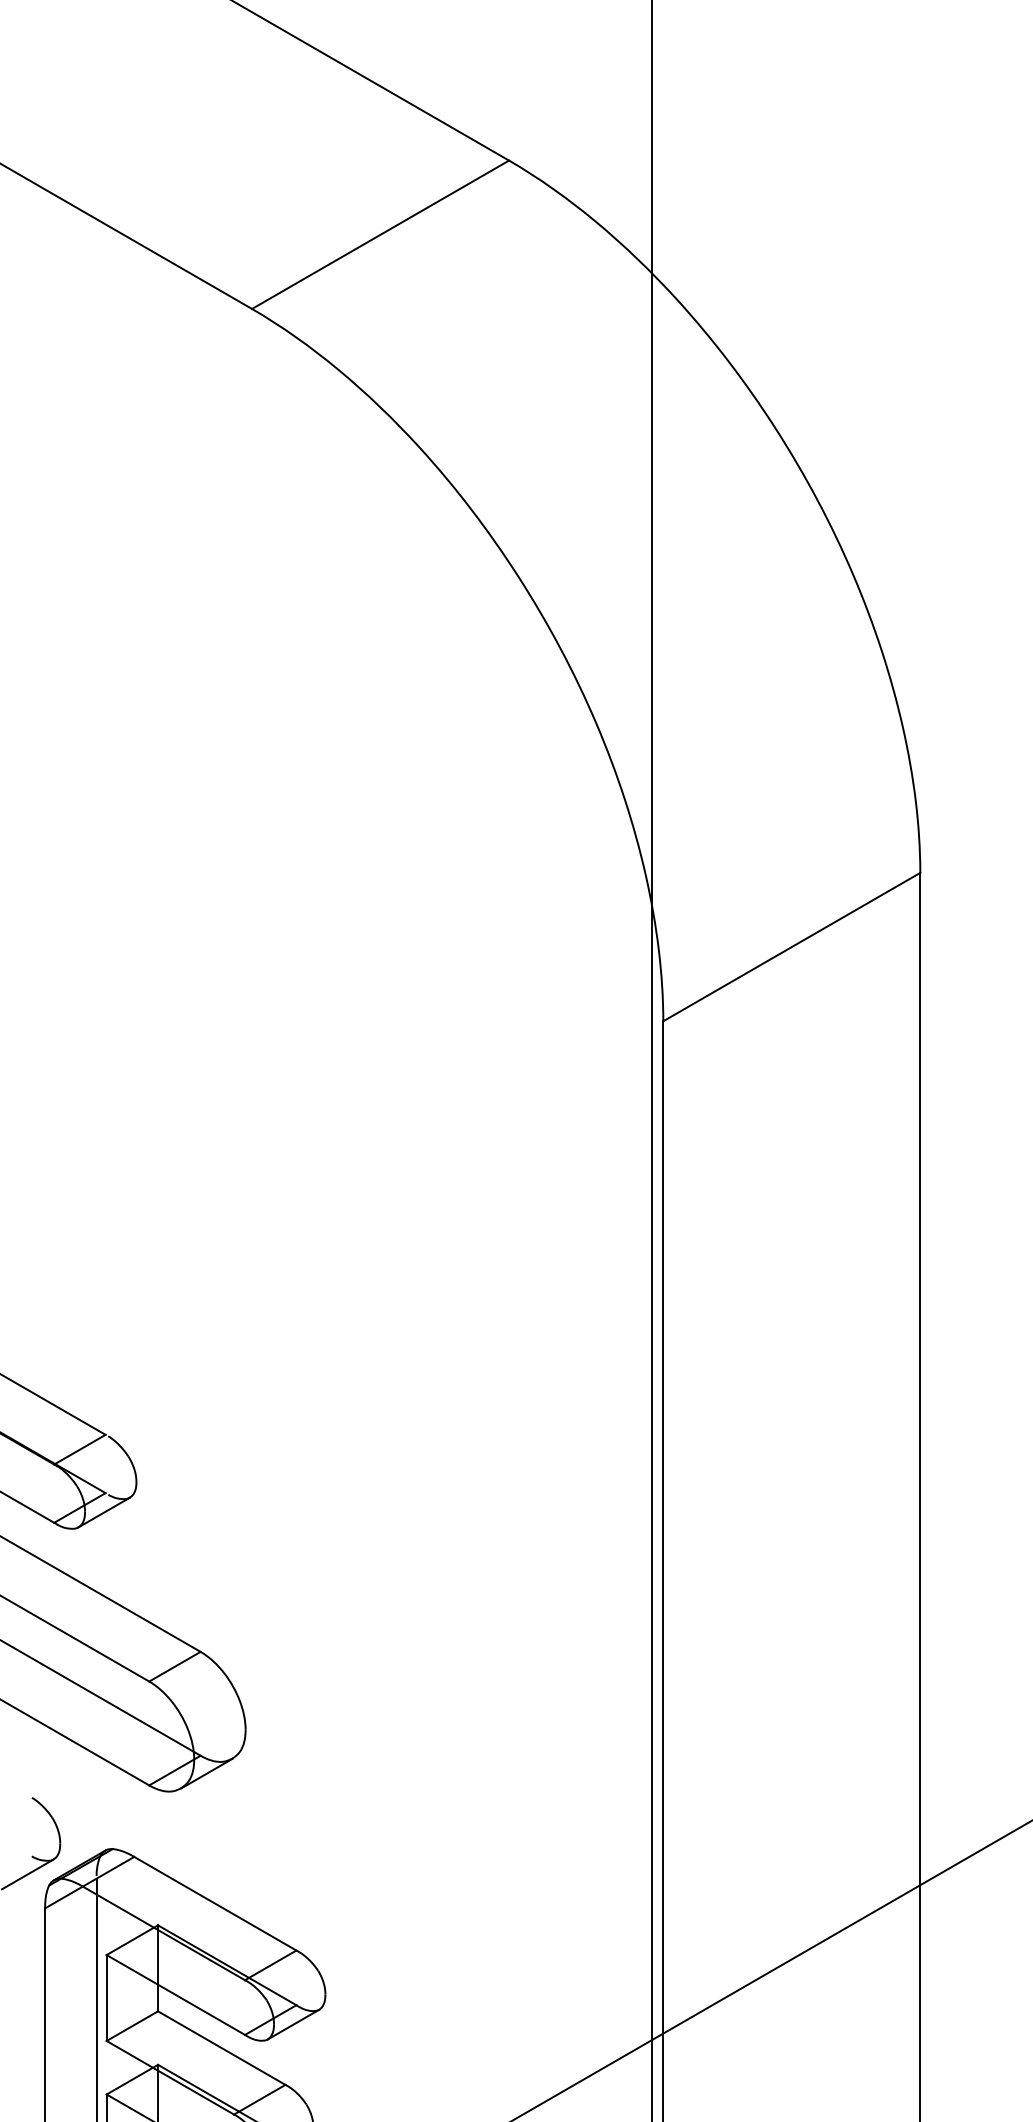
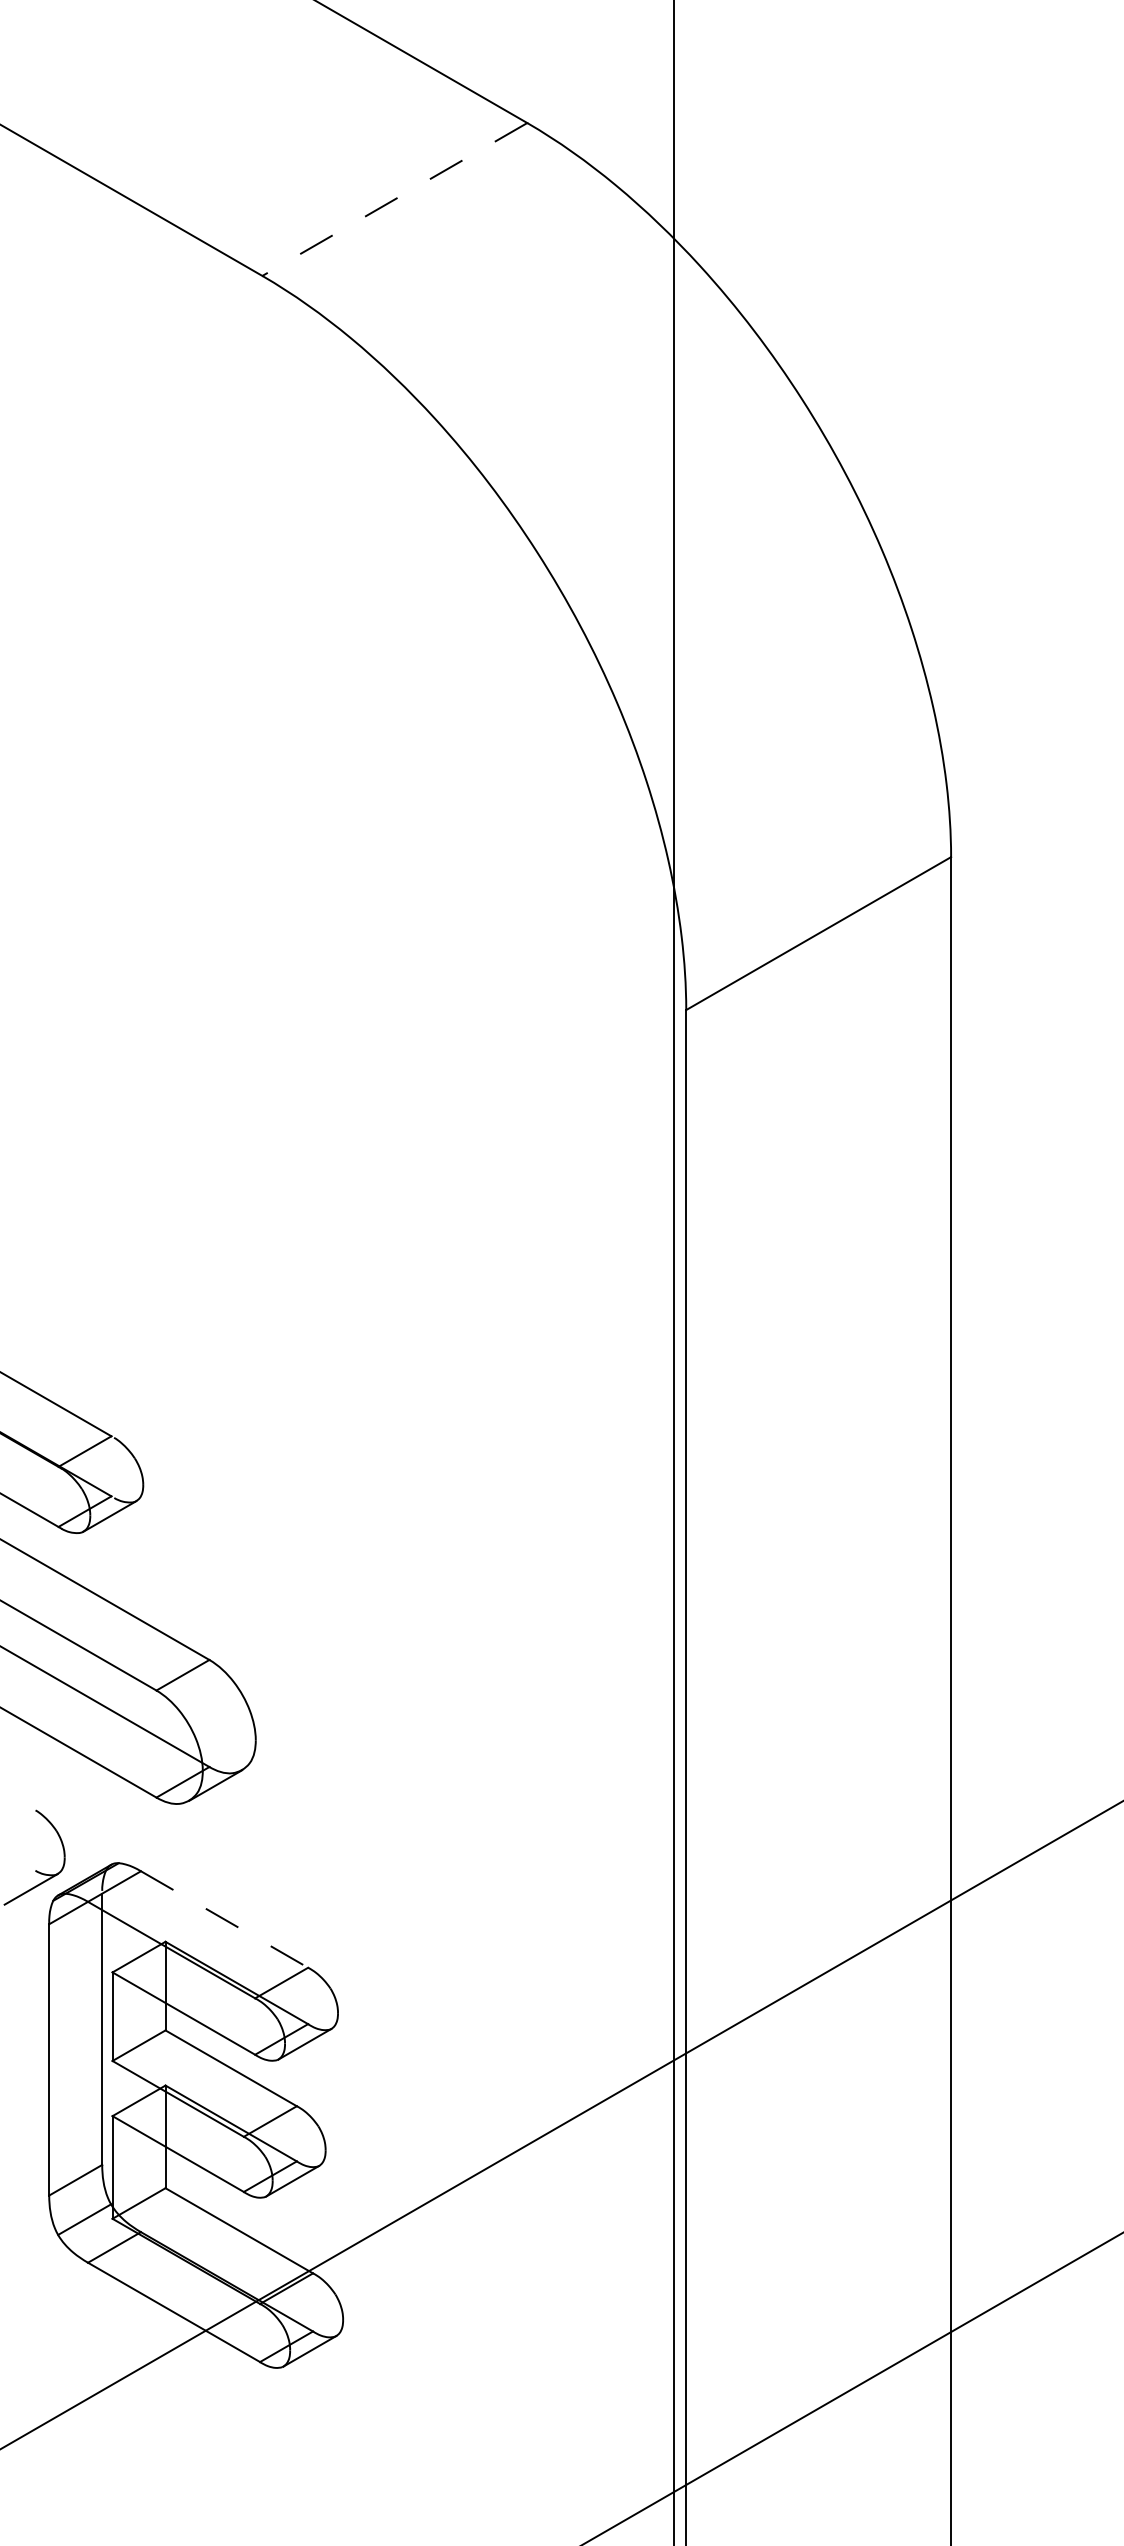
line: (380, 234) -> (394, 199), solid -> dashed
line: (216, 1903) -> (225, 1919), solid -> dashed

